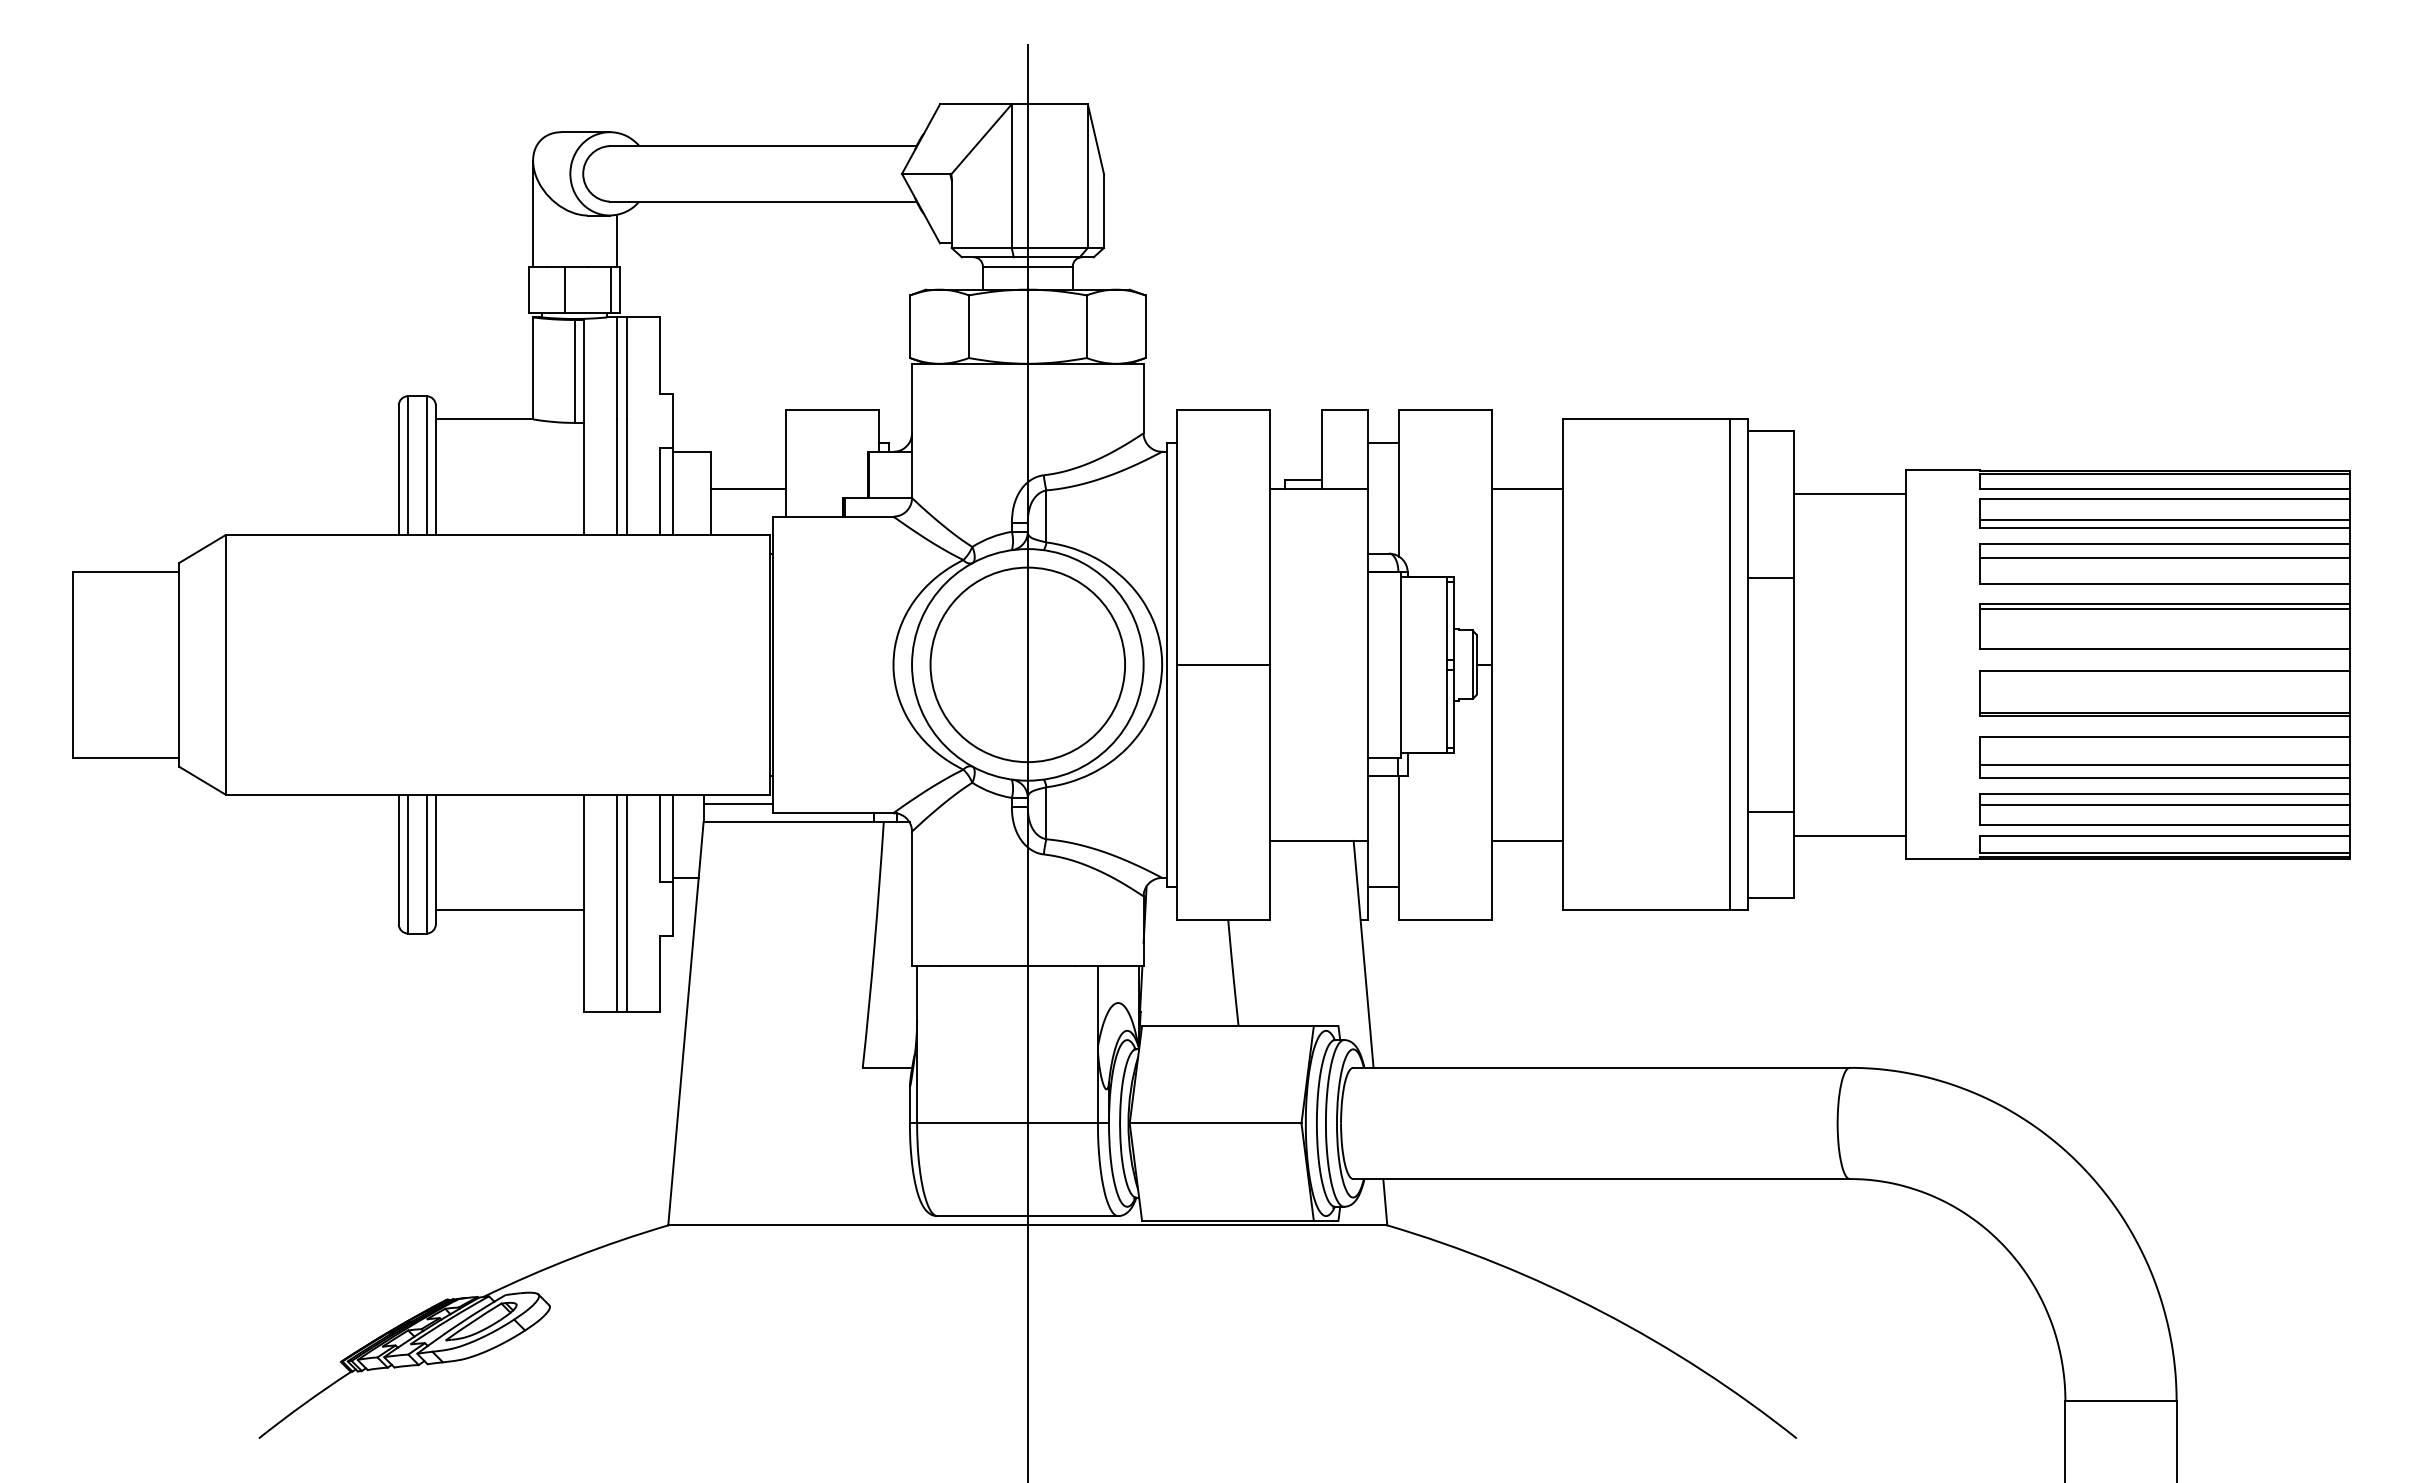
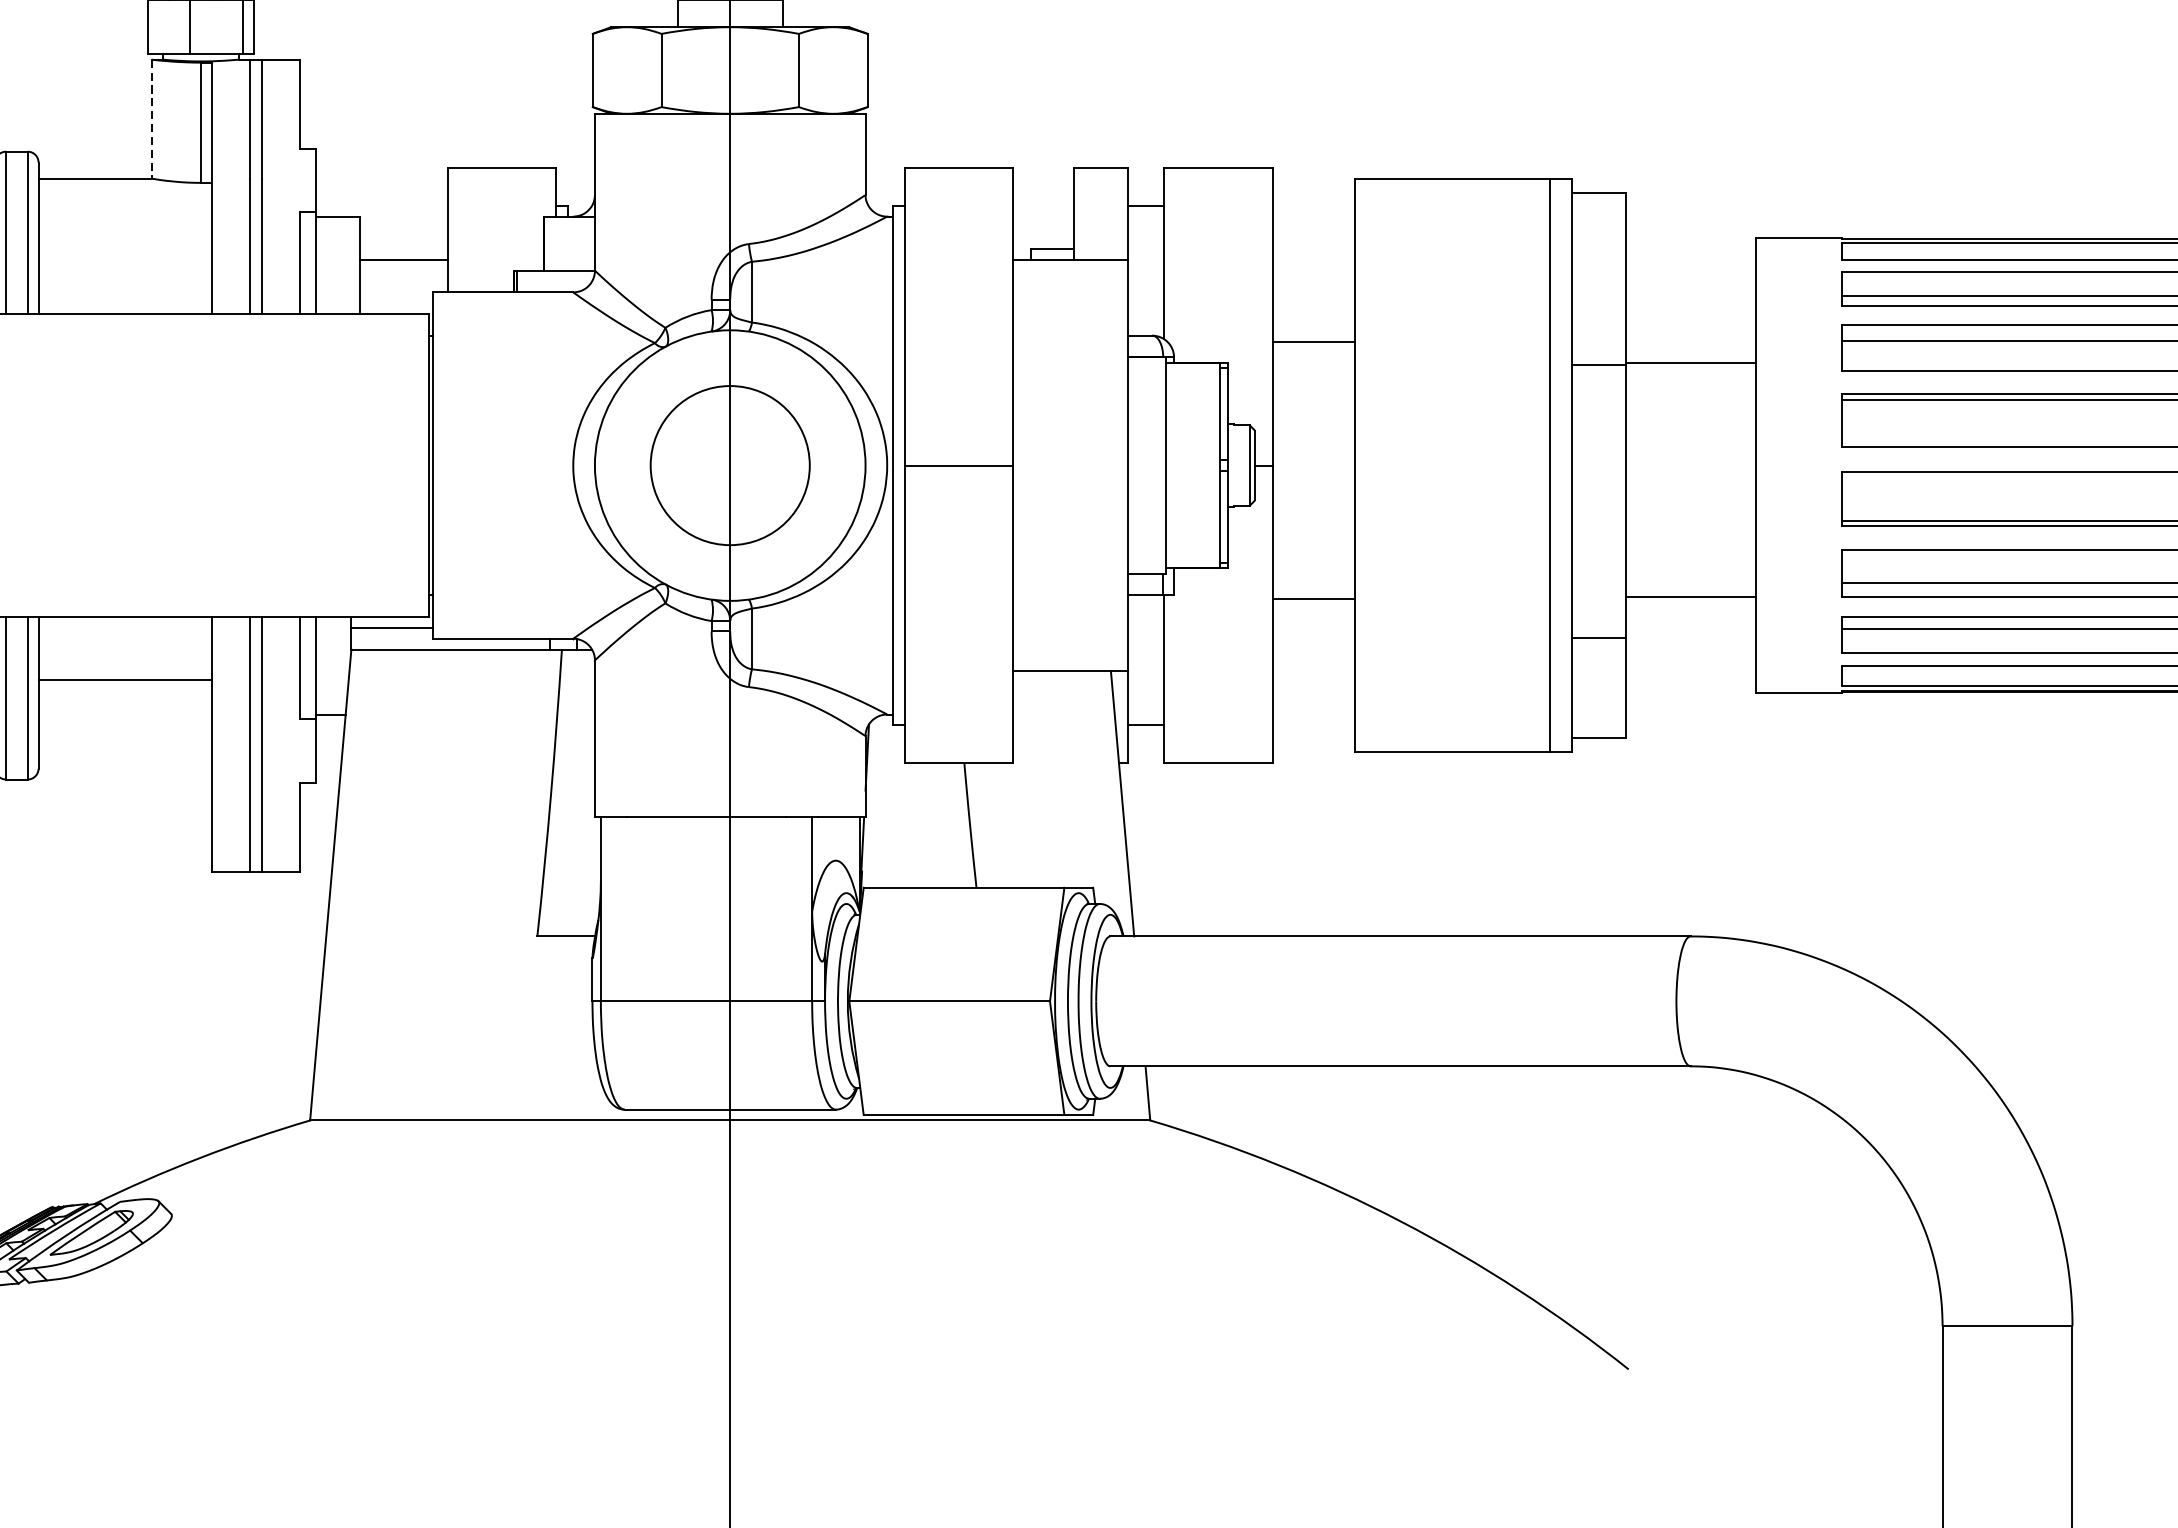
line: (533, 368) -> (152, 119), solid -> dashed
line: (1526, 488) -> (1312, 341), moved
line: (1849, 493) -> (1690, 363), moved
circle: (1027, 664) -> (729, 465), size x0.7
line: (1849, 836) -> (1690, 597), moved
line: (1526, 840) -> (1312, 598), moved
line: (509, 910) -> (124, 680), moved

